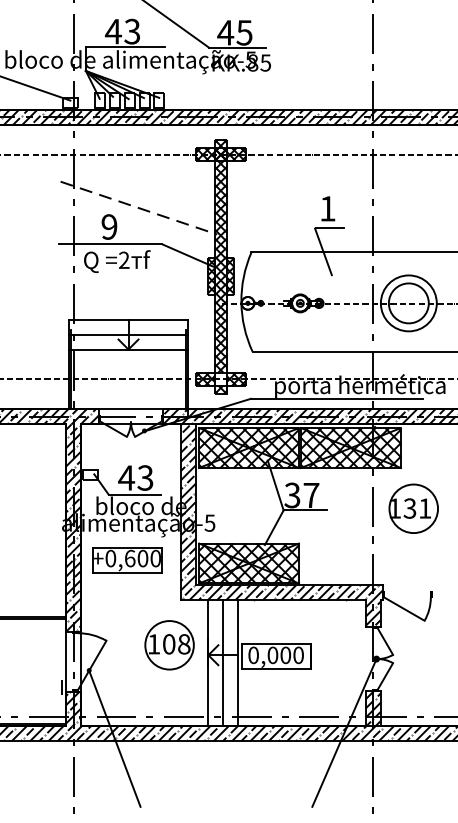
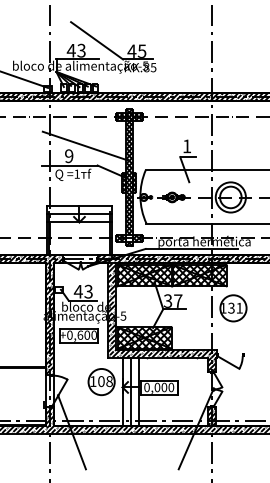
line: (139, 207) -> (85, 145), dashed -> solid
text: (123, 259) -> (76, 173), =2 -> =1

